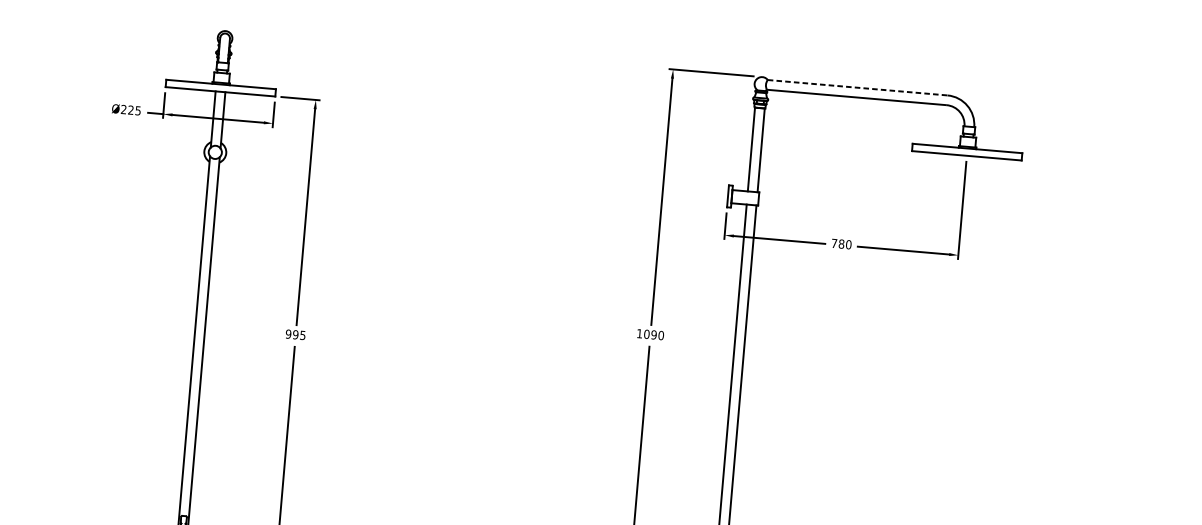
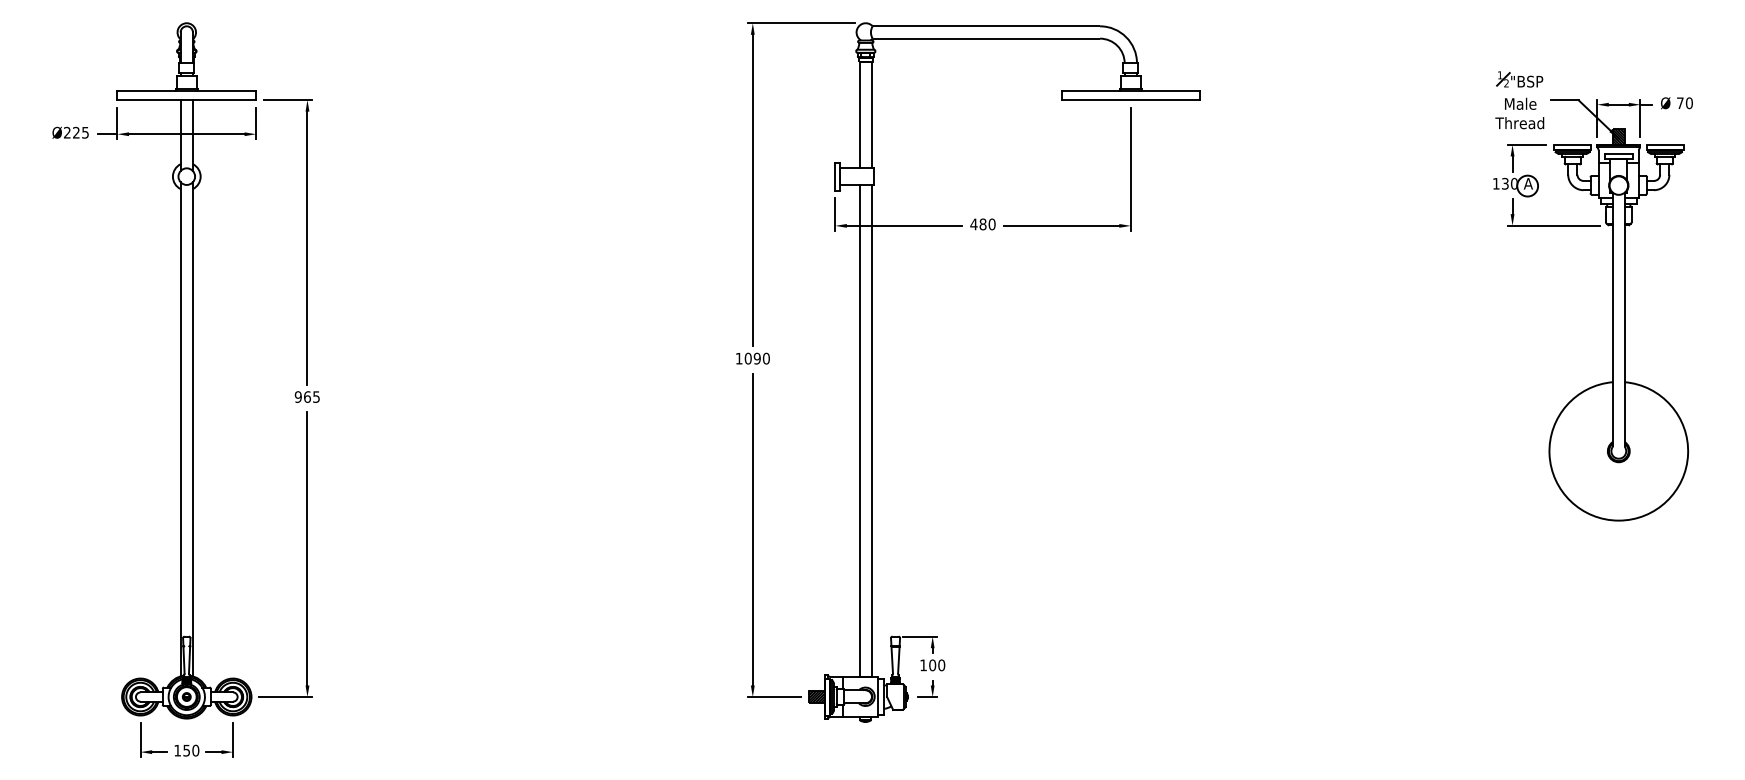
line: (857, 87) -> (986, 26), dashed -> solid
text: (834, 243) -> (973, 224), 780 -> 480
text: (295, 334) -> (306, 396), 995 -> 965

